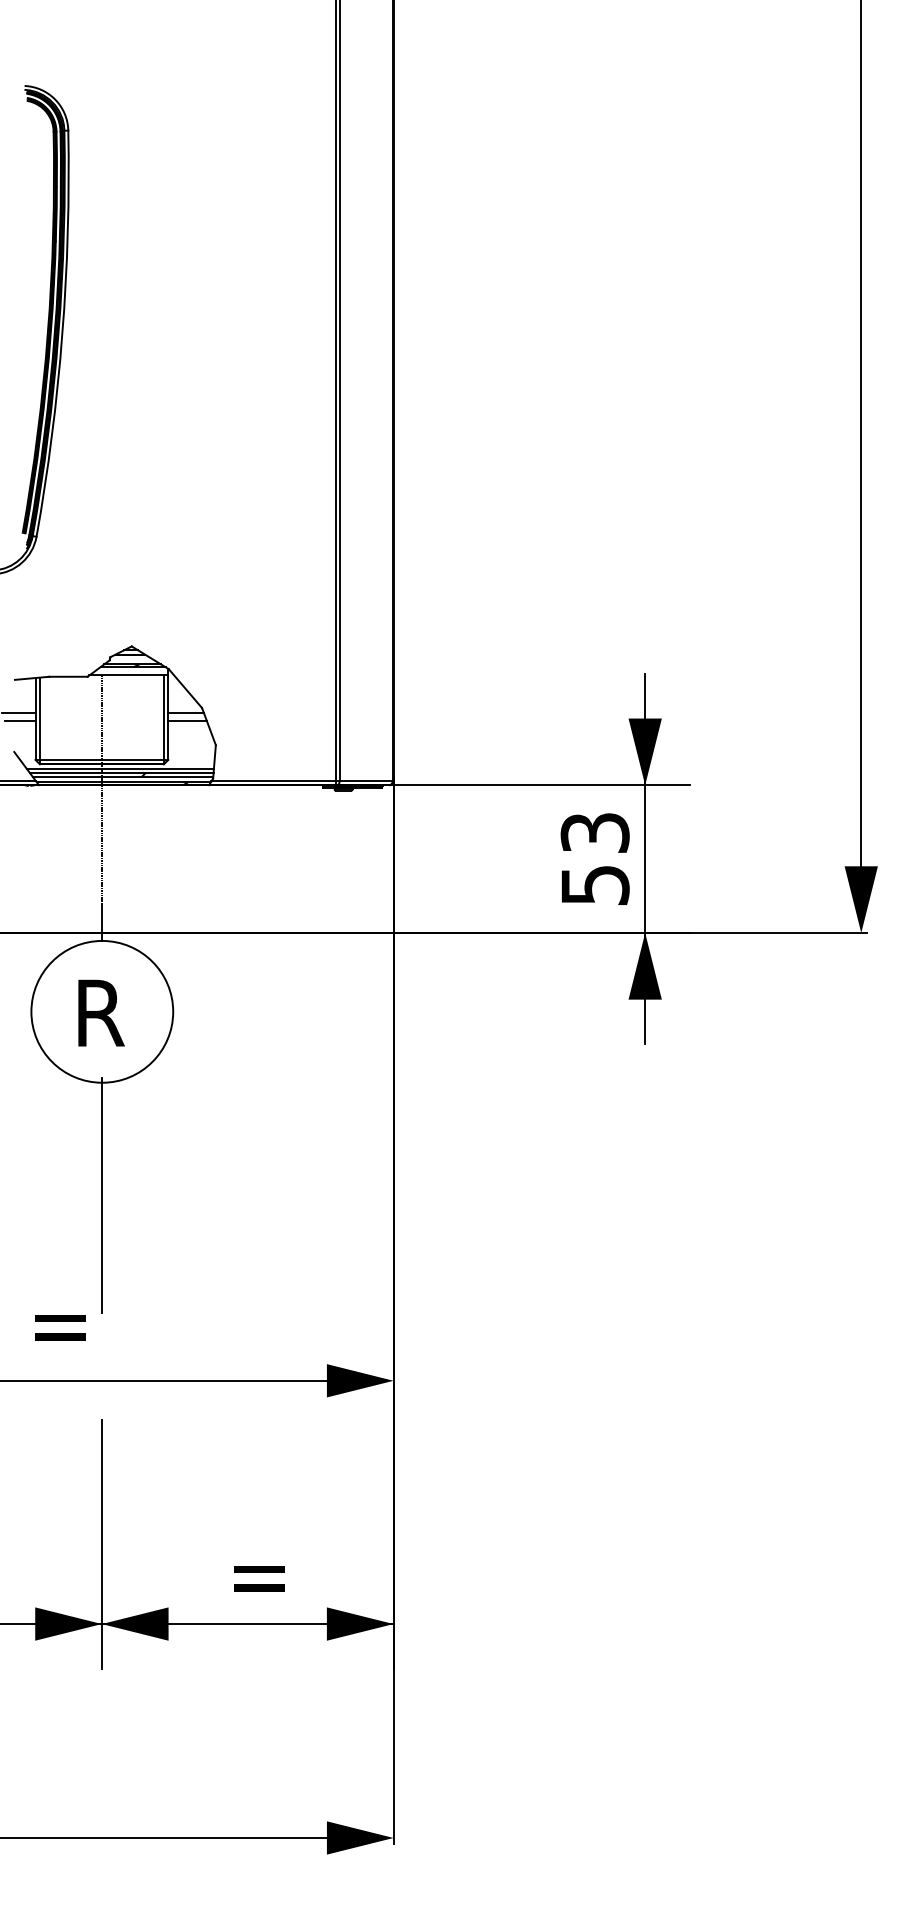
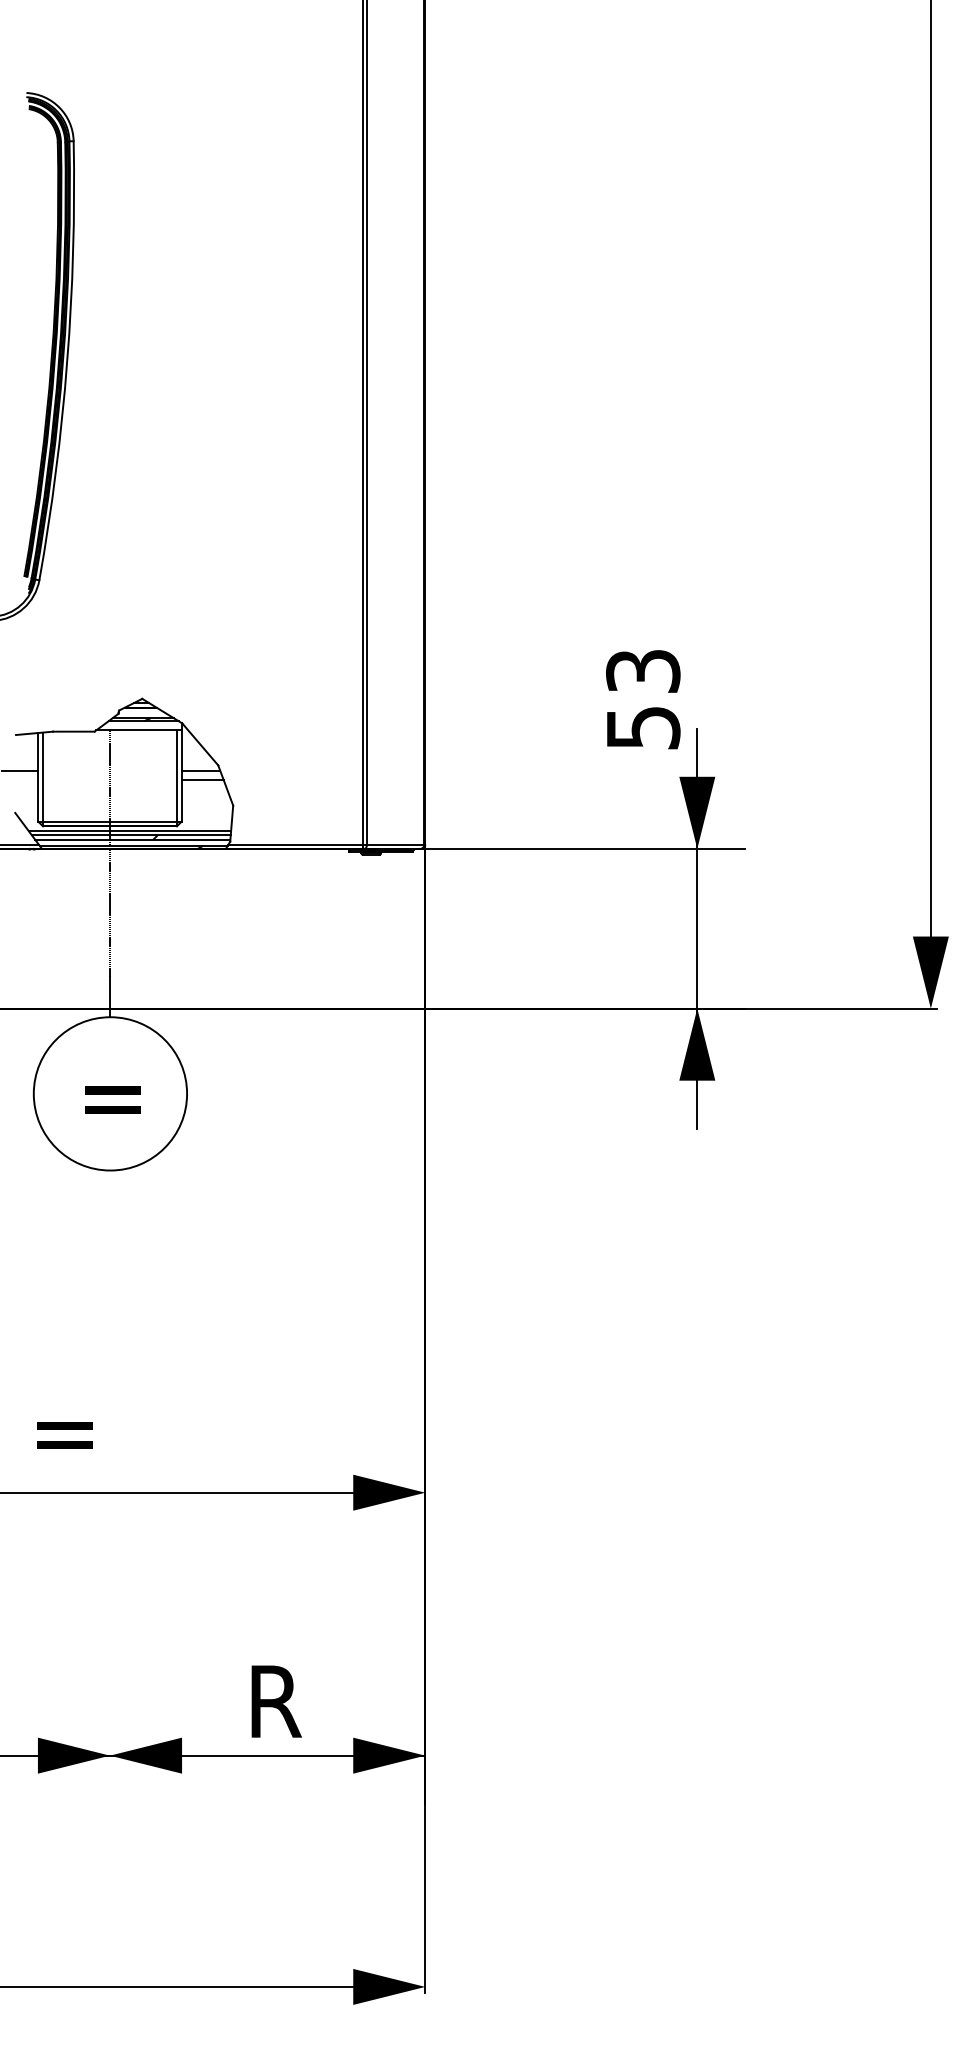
line: (19, 721) -> (20, 780), removed
text: (594, 858) -> (642, 698), moved
text: (104, 1012) -> (112, 1094), R -> =
line: (101, 1195) -> (109, 1292), removed
line: (101, 1543) -> (109, 1668), removed
text: (258, 1573) -> (279, 1701), = -> R

